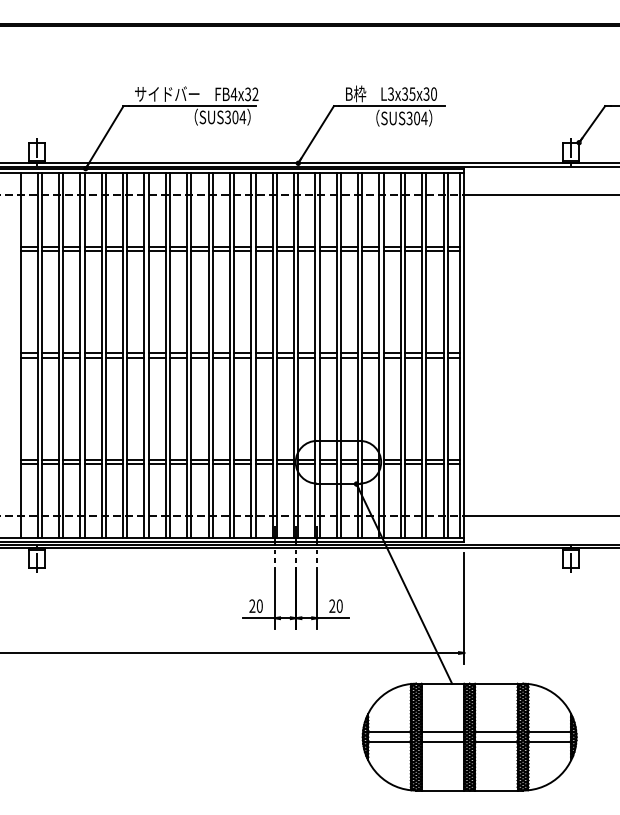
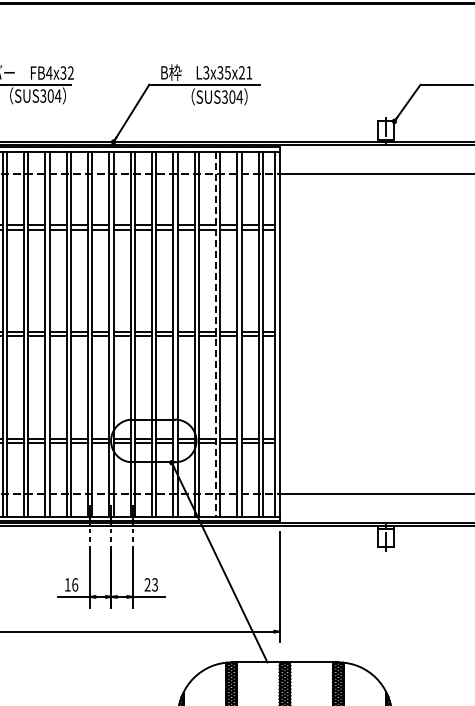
text: (429, 93) -> (244, 72), L3x35x30 -> L3x35x21
line: (400, 355) -> (215, 334), solid -> dashed
text: (255, 605) -> (70, 584), 20 -> 16
text: (339, 605) -> (154, 584), 20 -> 23

